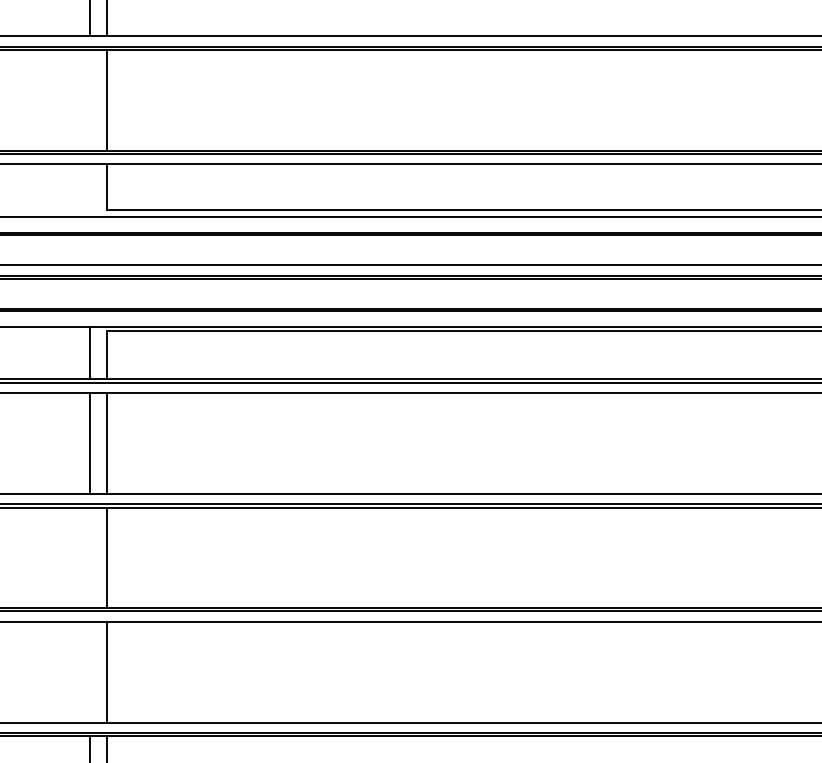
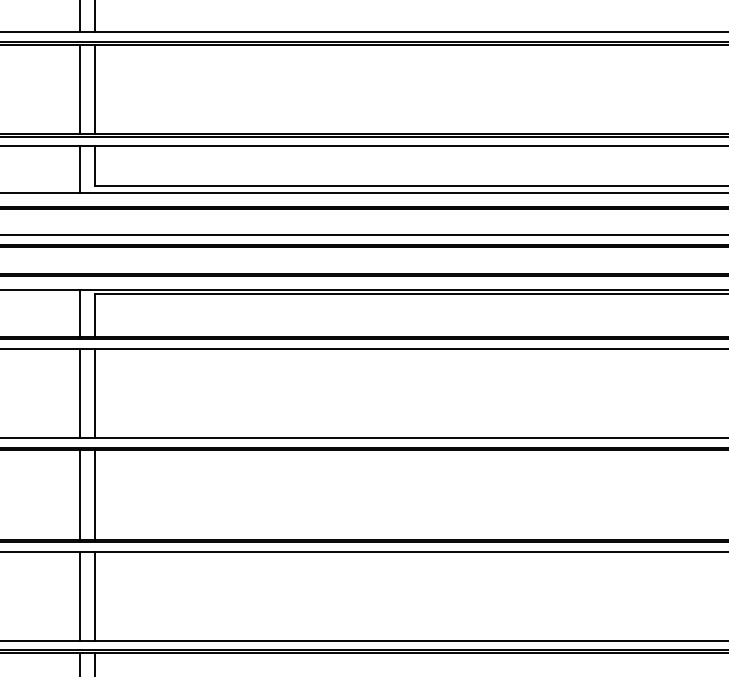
line: (90, 100) -> (80, 89), added
line: (90, 190) -> (80, 169), added
line: (90, 557) -> (80, 494), added
line: (90, 671) -> (80, 595), added

